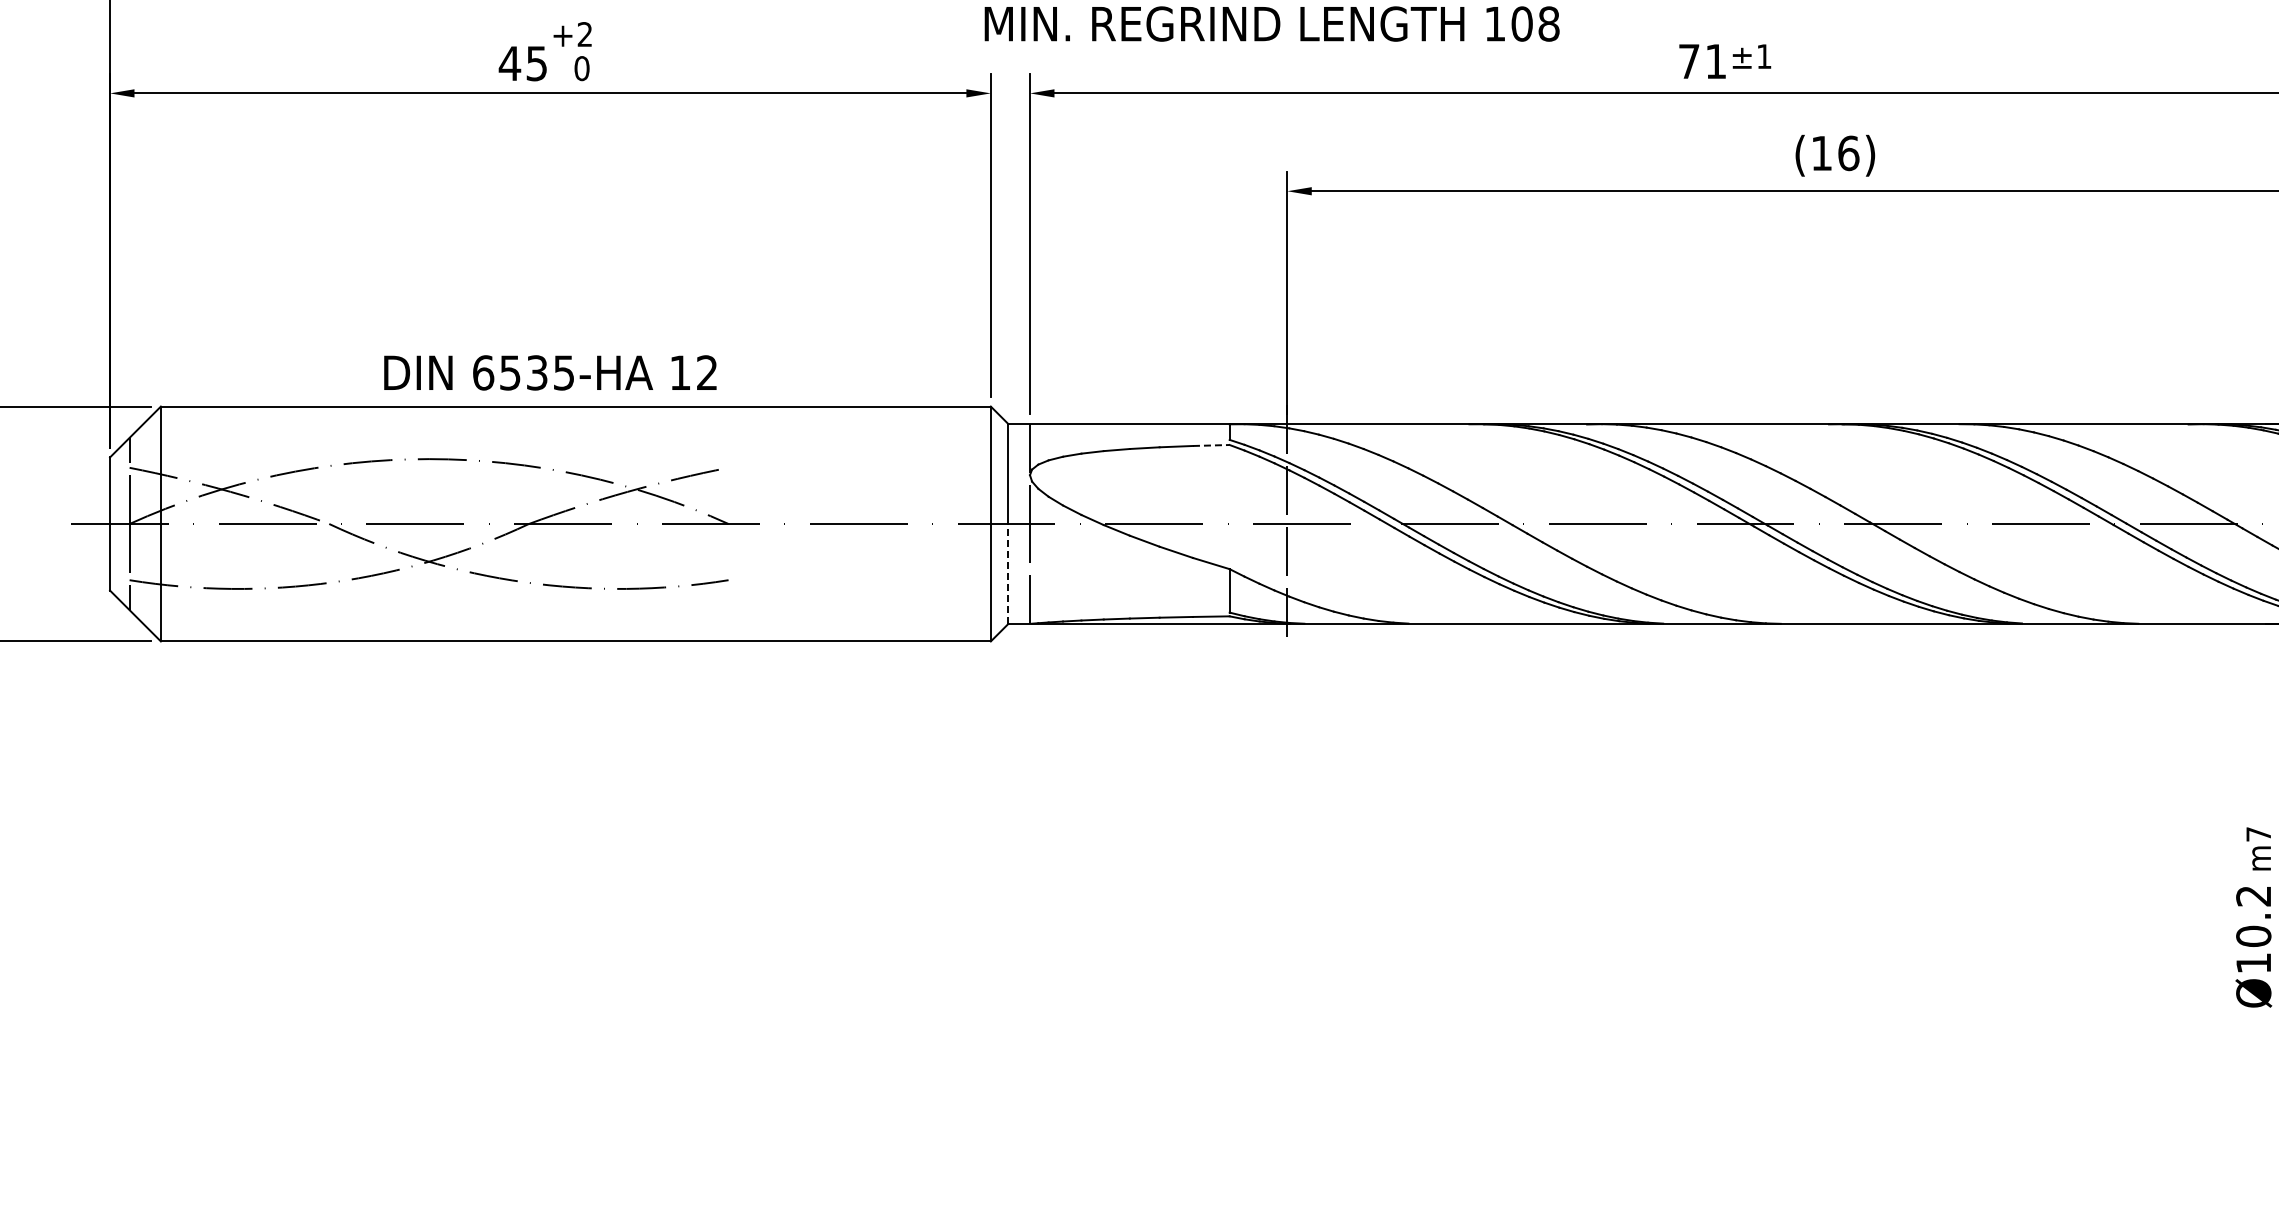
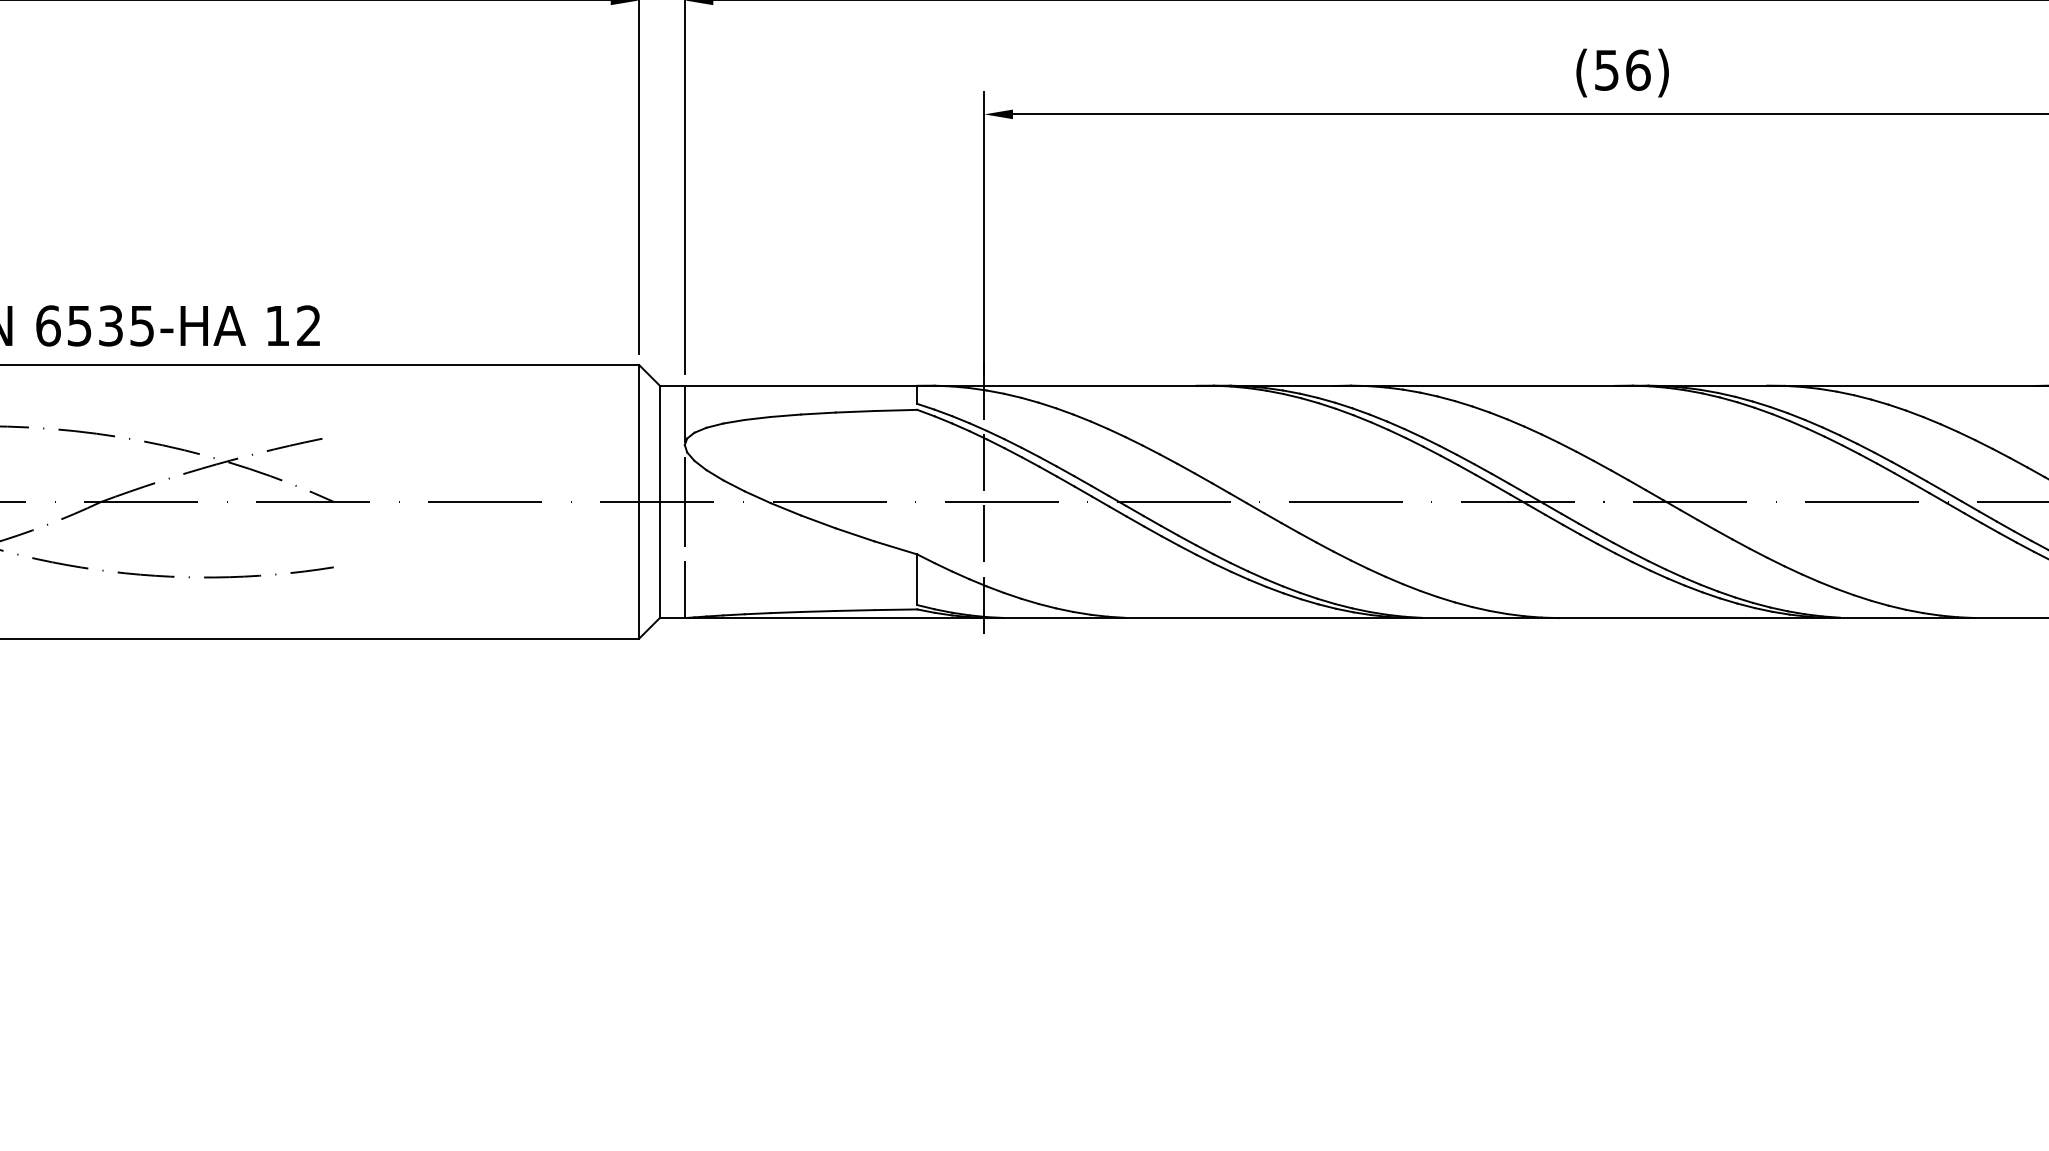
text: (1821, 153) -> (1606, 70), (16) -> (56)
line: (1211, 445) -> (896, 410), dashed -> solid
line: (1008, 573) -> (659, 559), dashed -> solid

